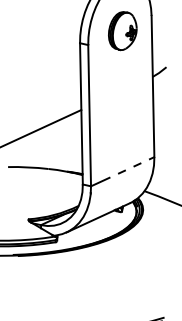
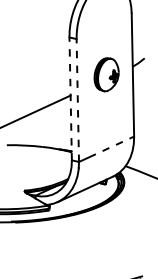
part: (122, 31) -> (106, 75), moved
line: (81, 113) -> (70, 98), solid -> dashed
line: (89, 115) -> (77, 100), solid -> dashed

